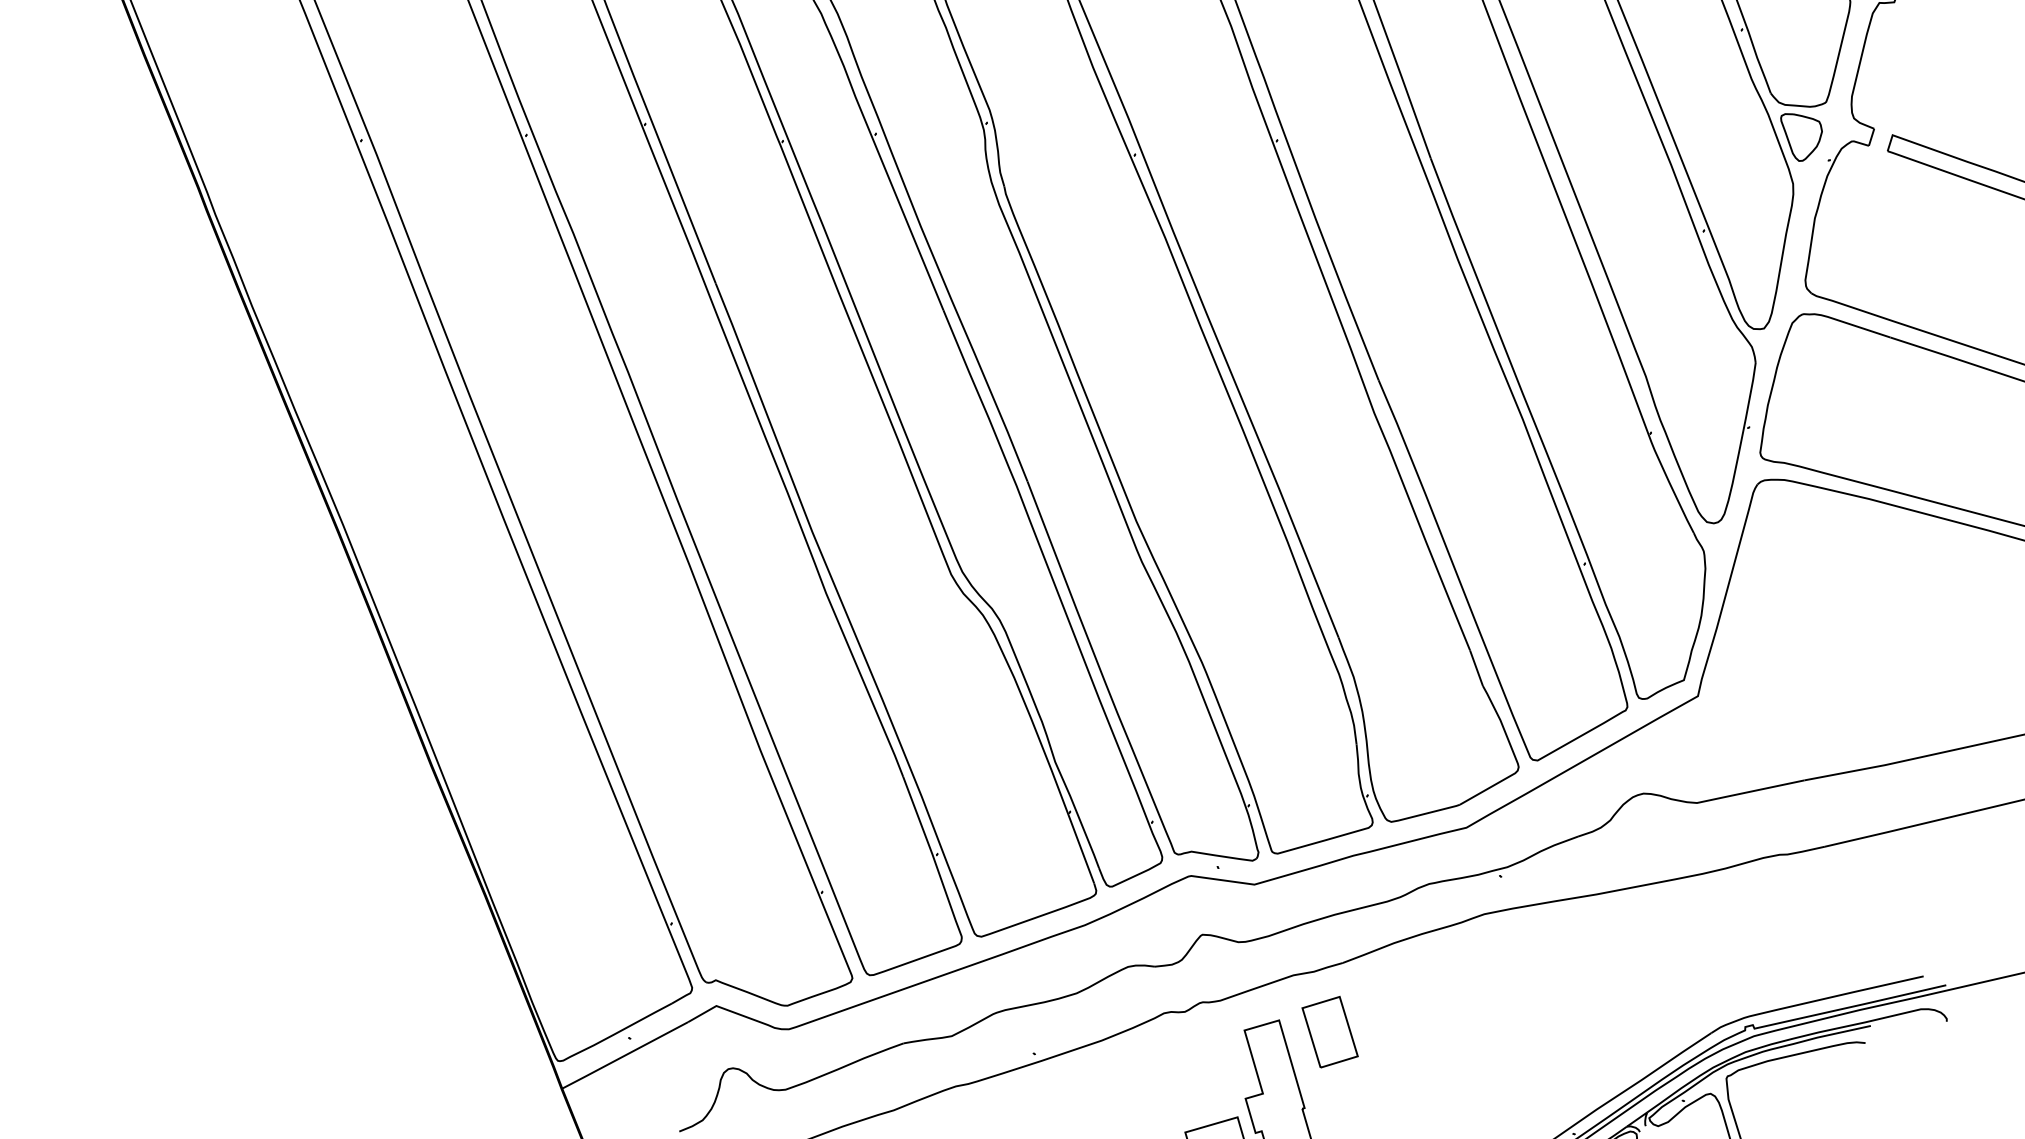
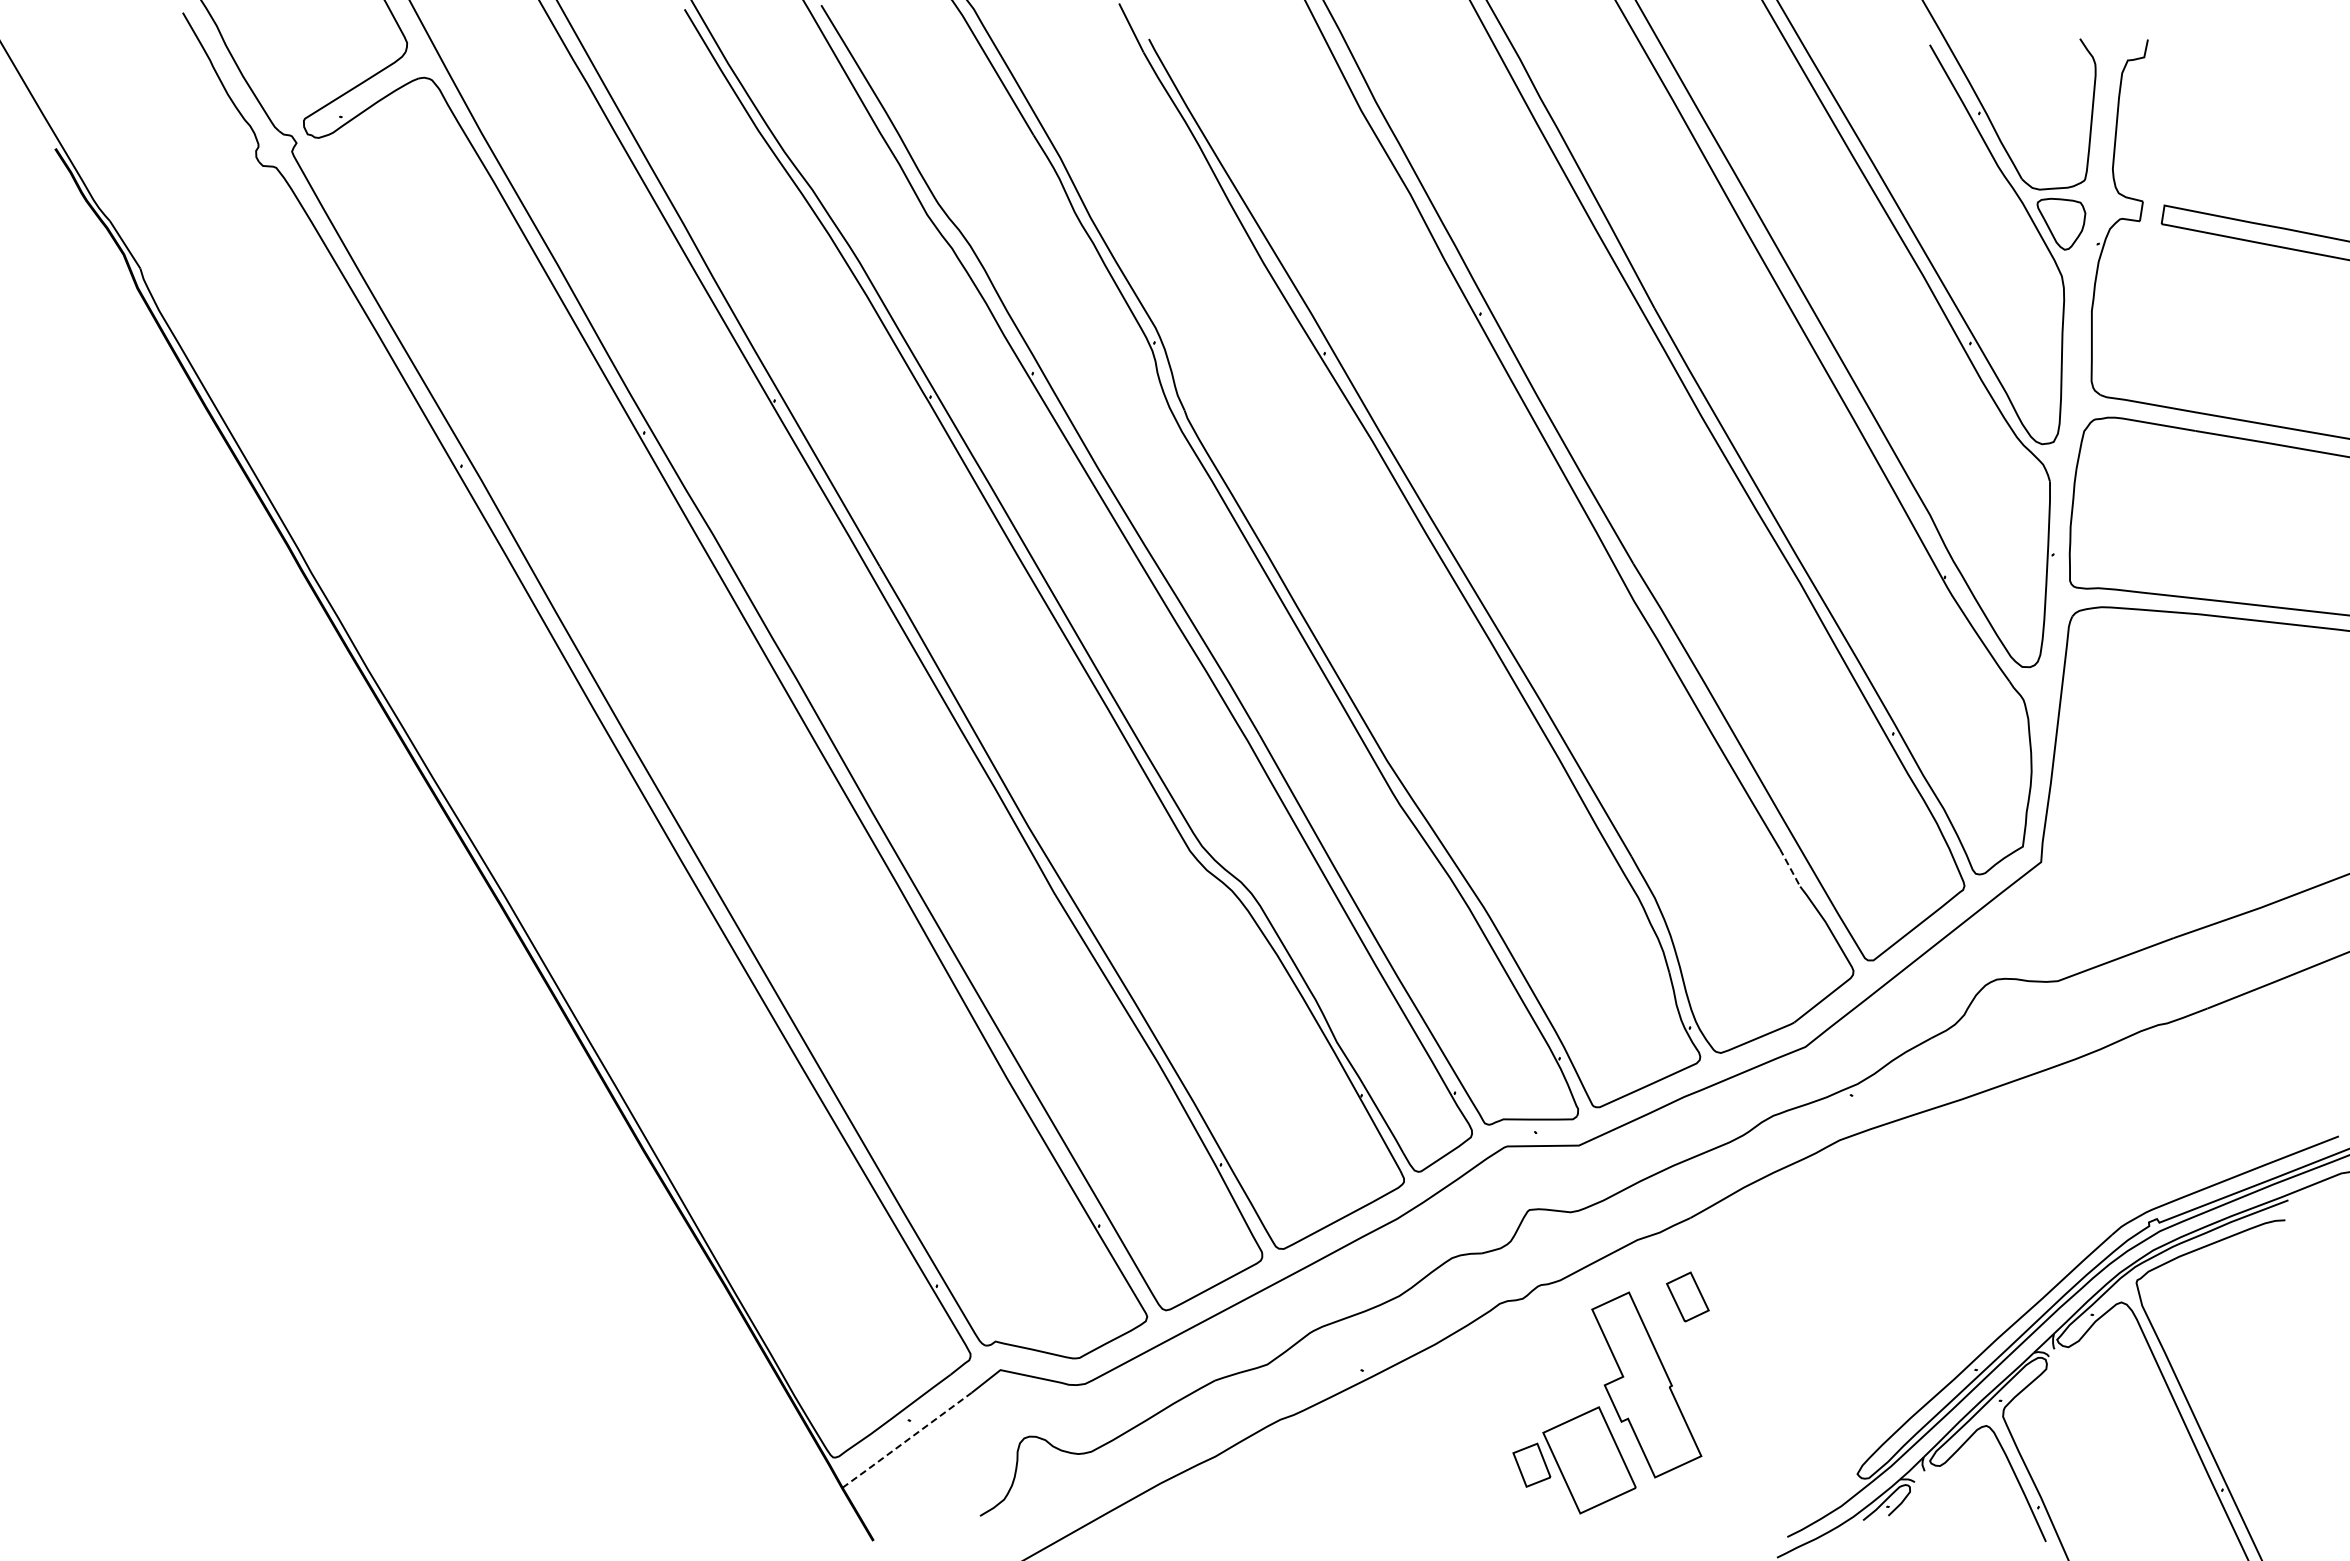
line: (1476, 668) -> (1790, 868), solid -> dashed
part: (1330, 1031) -> (1687, 1296), size x0.6
line: (624, 1055) -> (906, 1440), solid -> dashed

